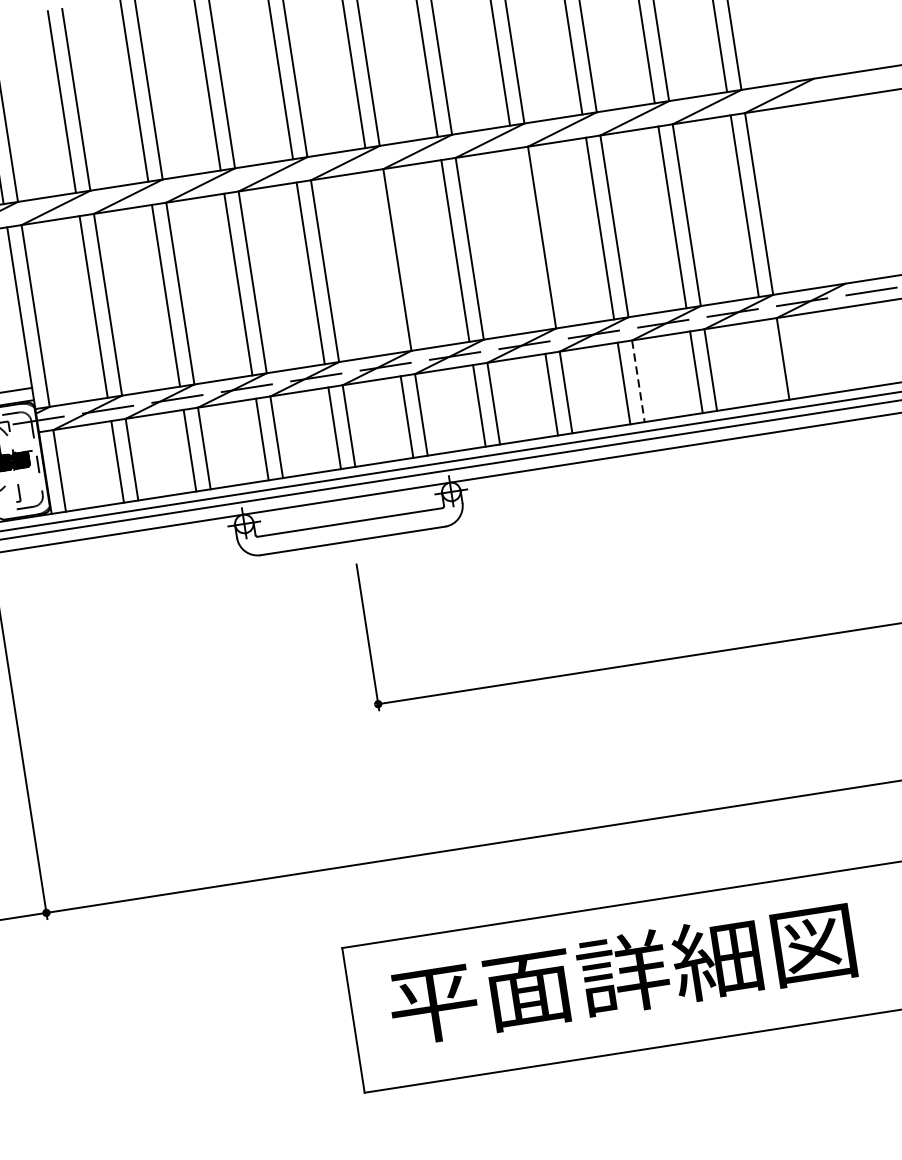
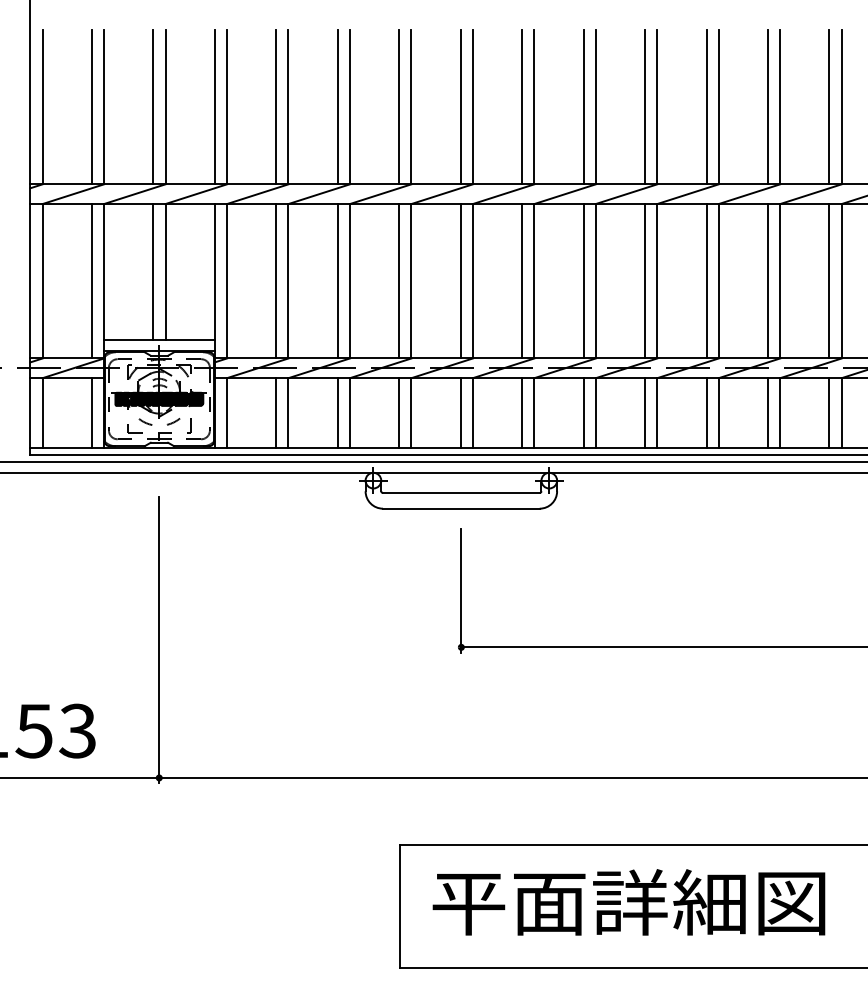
line: (528, 239) -> (645, 281), added
line: (383, 262) -> (522, 281), added
line: (768, 360) -> (829, 412), added
line: (638, 380) -> (718, 412), dashed -> solid

